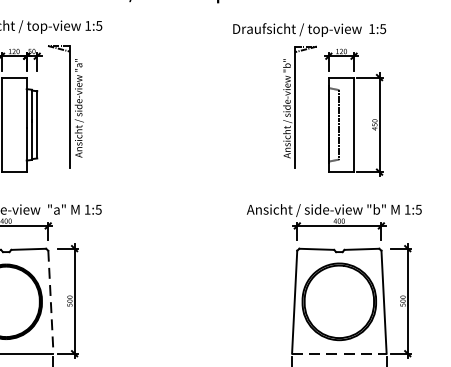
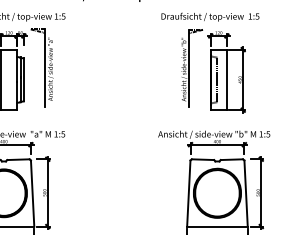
text: (309, 28) -> (210, 16), moved
line: (50, 303) -> (32, 194), dashed -> solid
line: (339, 353) -> (217, 226), dashed -> solid

